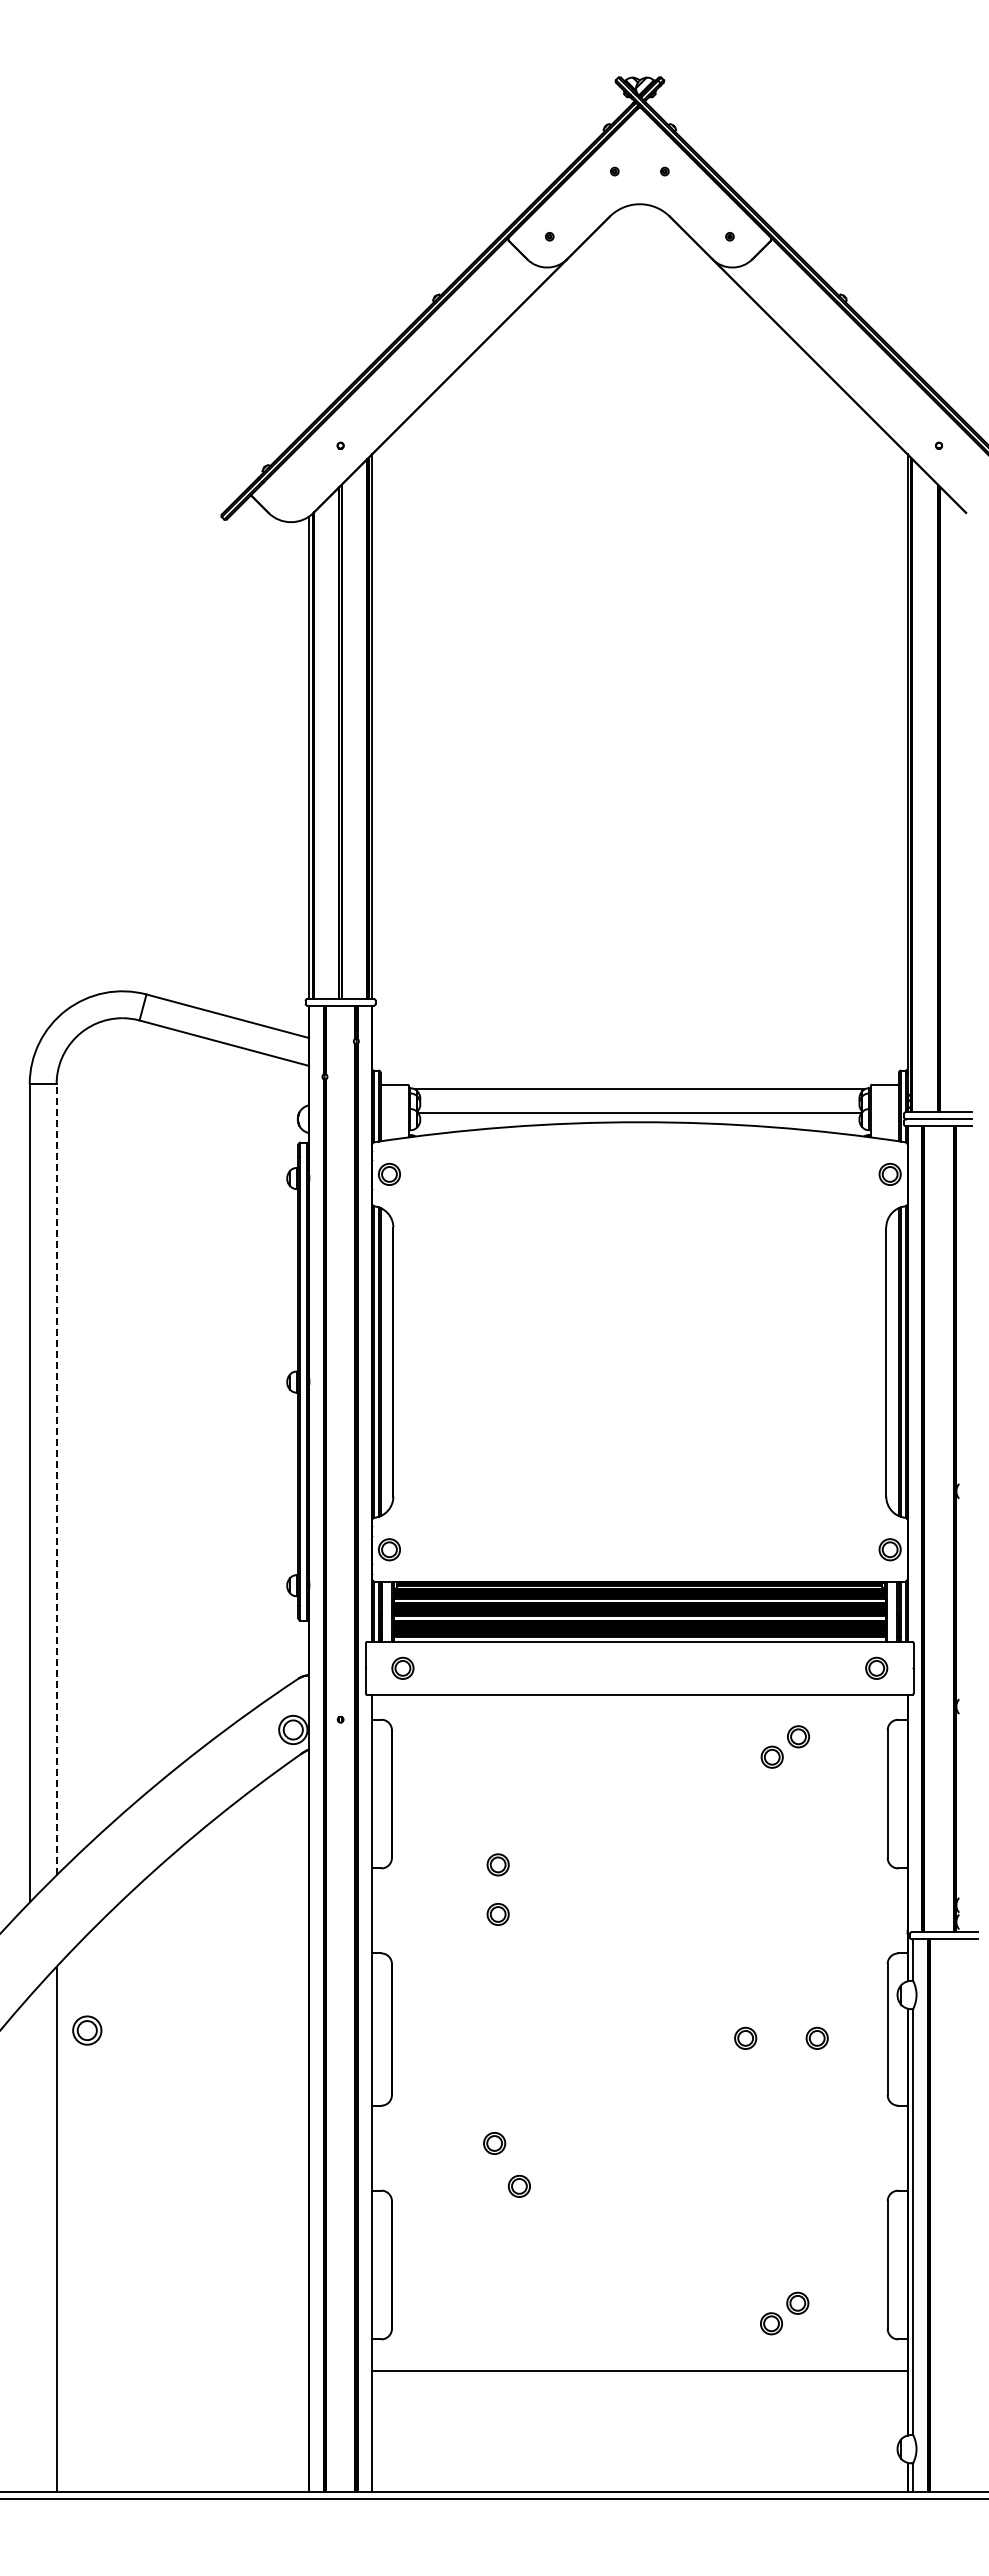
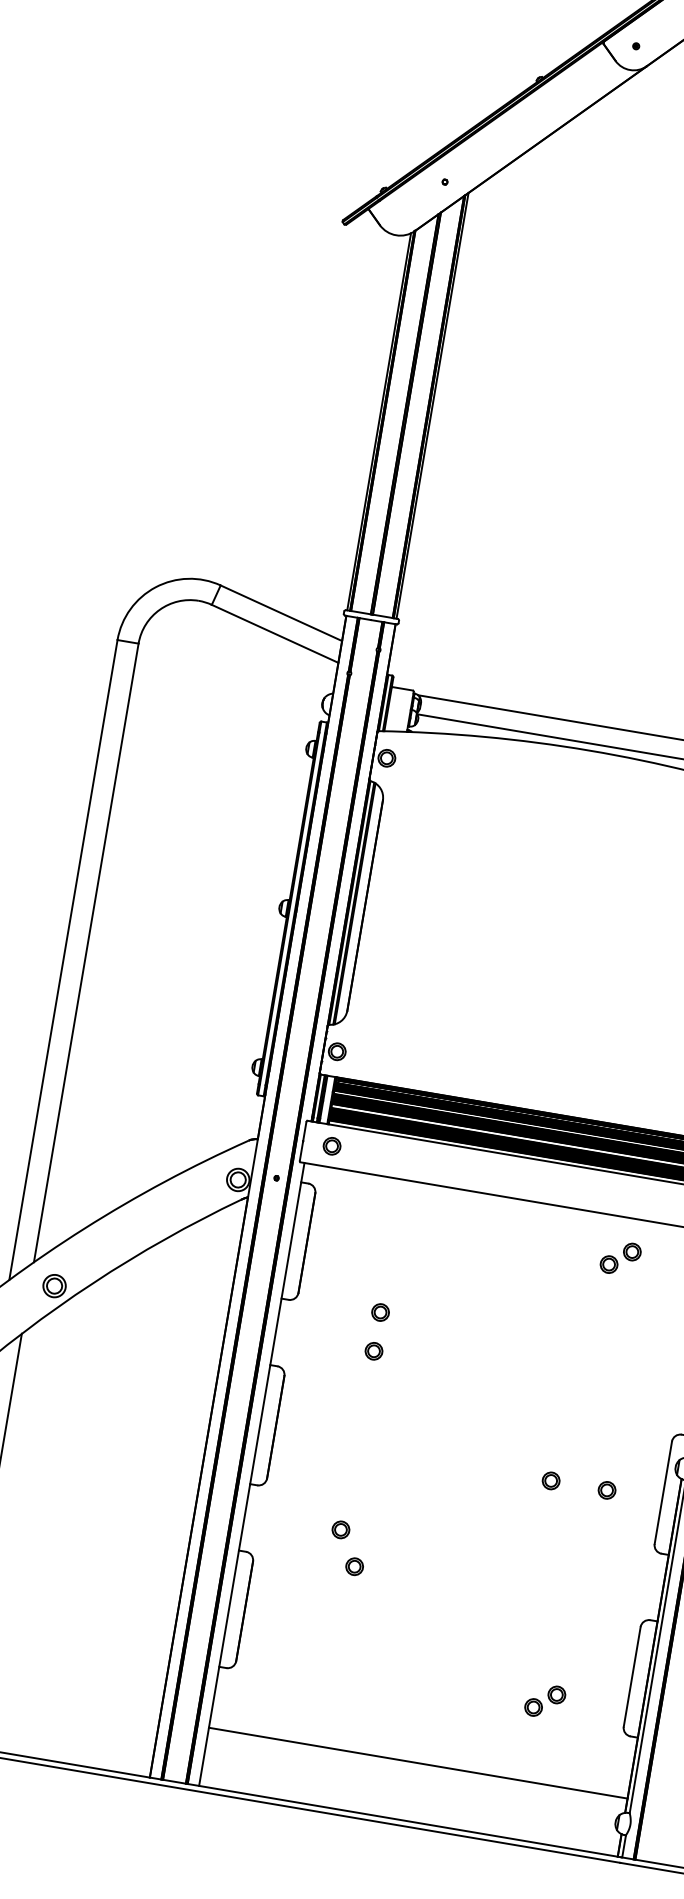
line: (56, 1479) -> (86, 952), dashed -> solid
part: (87, 2030) -> (54, 1286), moved
line: (639, 2371) -> (417, 1763), moved

